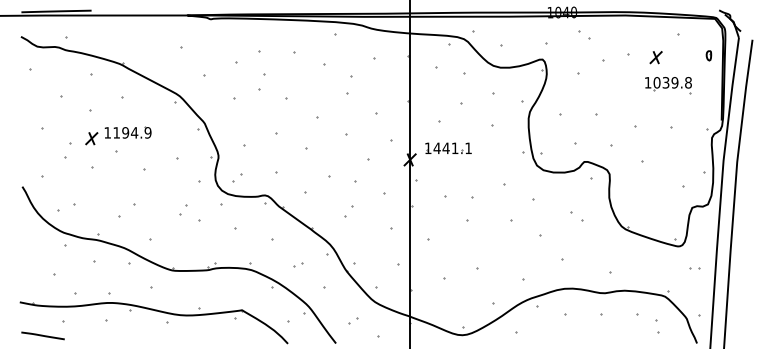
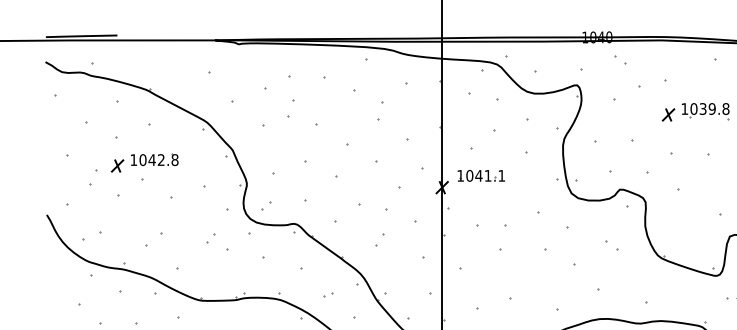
part: (655, 57) -> (667, 114), moved
text: (132, 132) -> (159, 159), 1194.9 -> 1042.8
text: (436, 148) -> (469, 176), 1441.1 -> 1041.1

